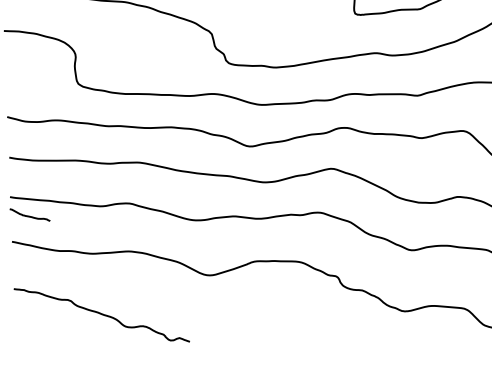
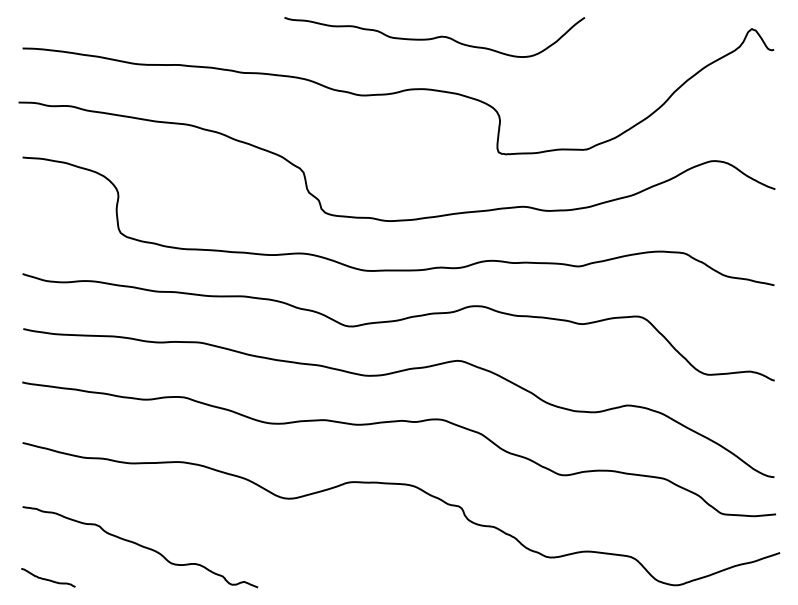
curve: (30, 216) -> (48, 579), moved

